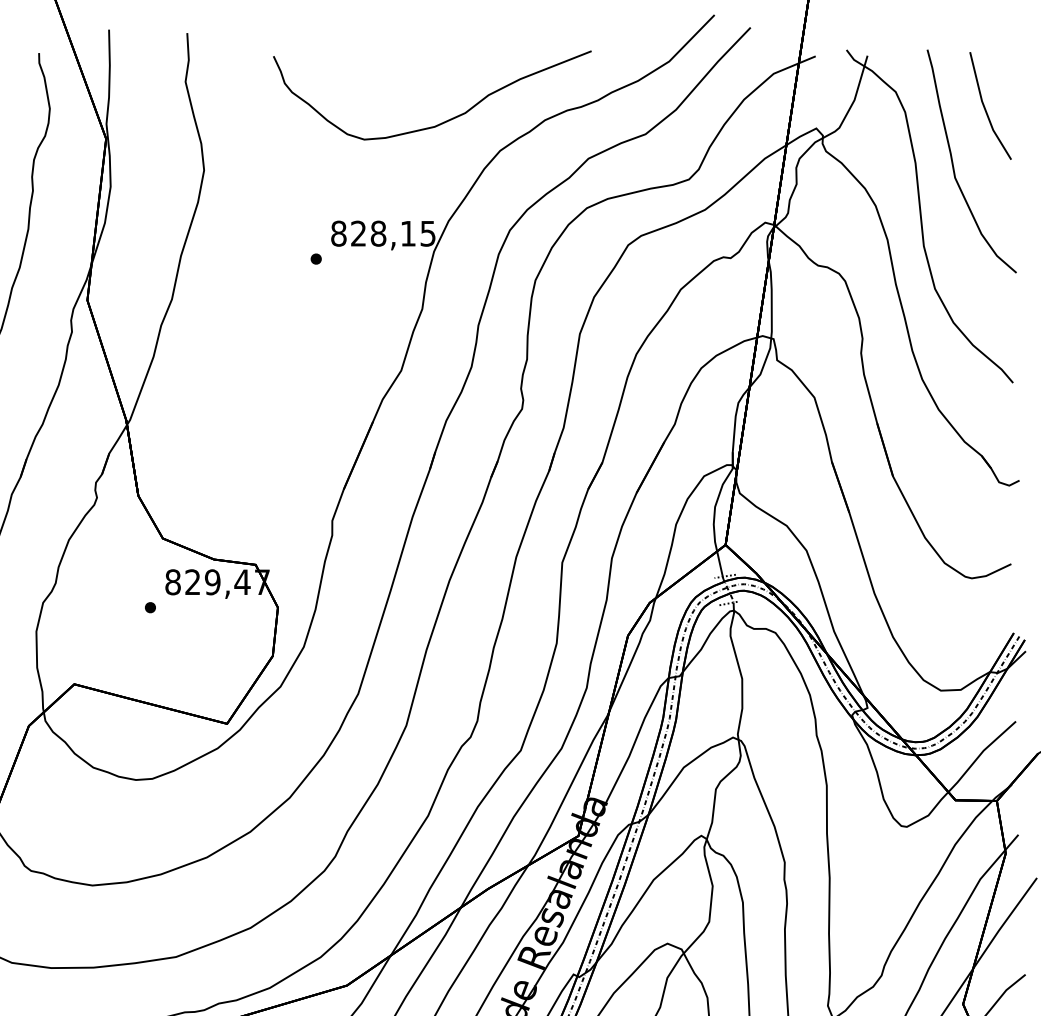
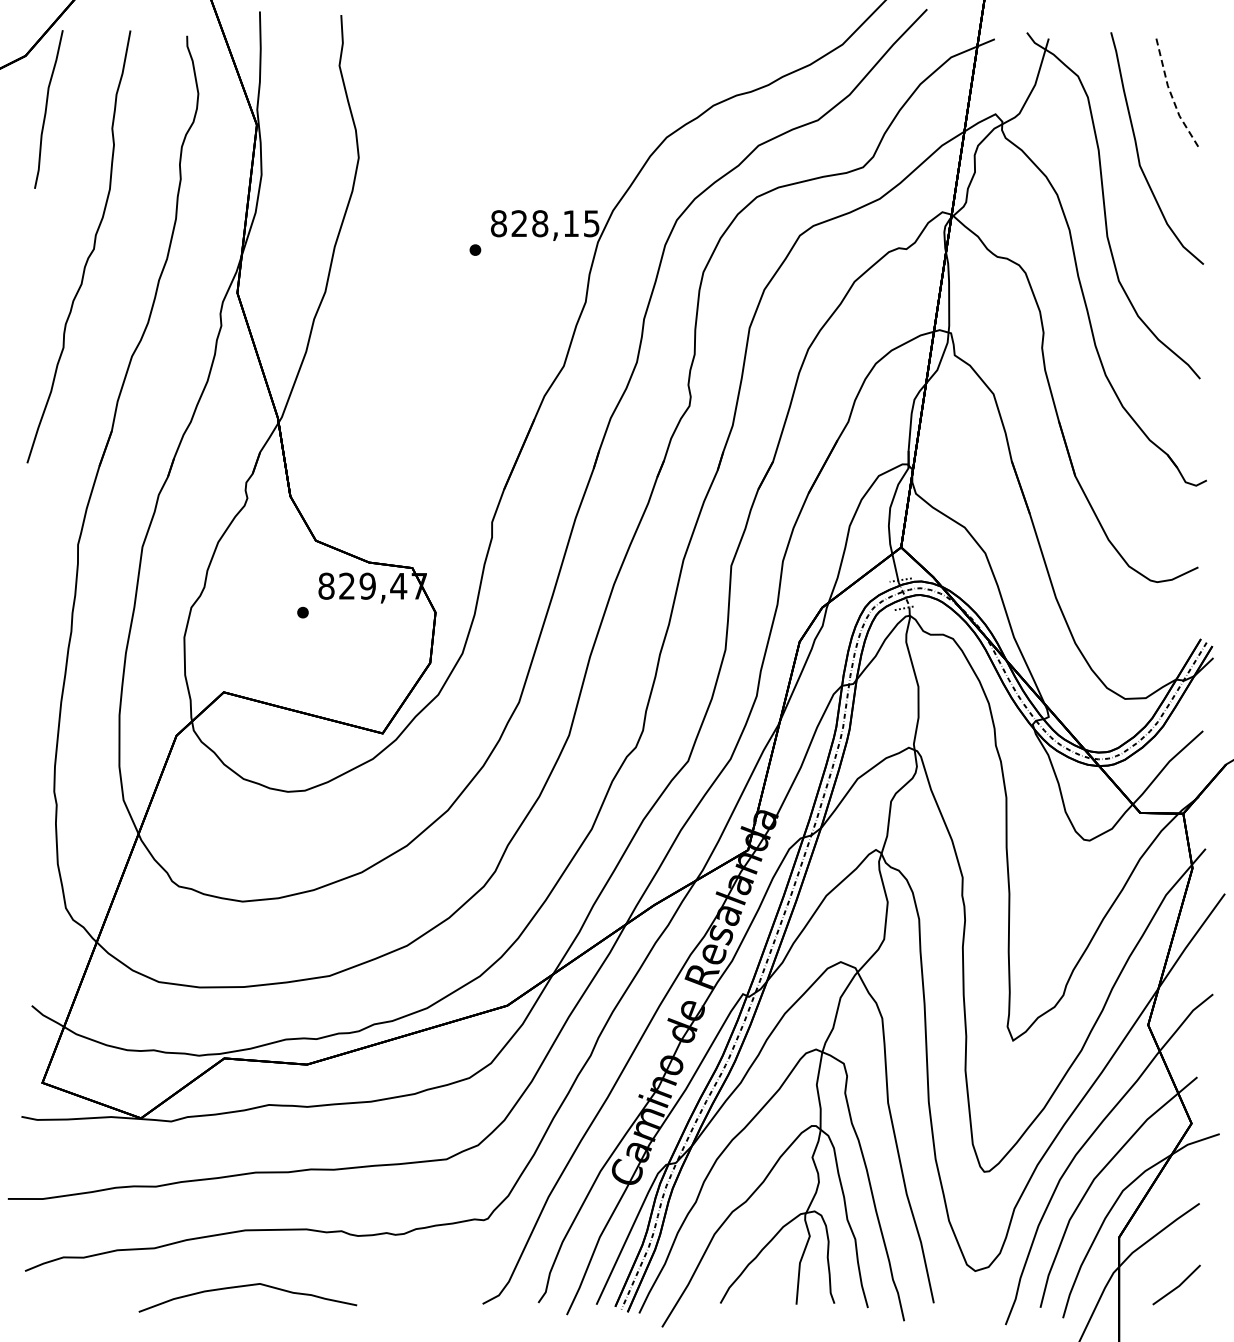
line: (984, 108) -> (1170, 93), solid -> dashed
curve: (440, 122) -> (604, 108), removed

